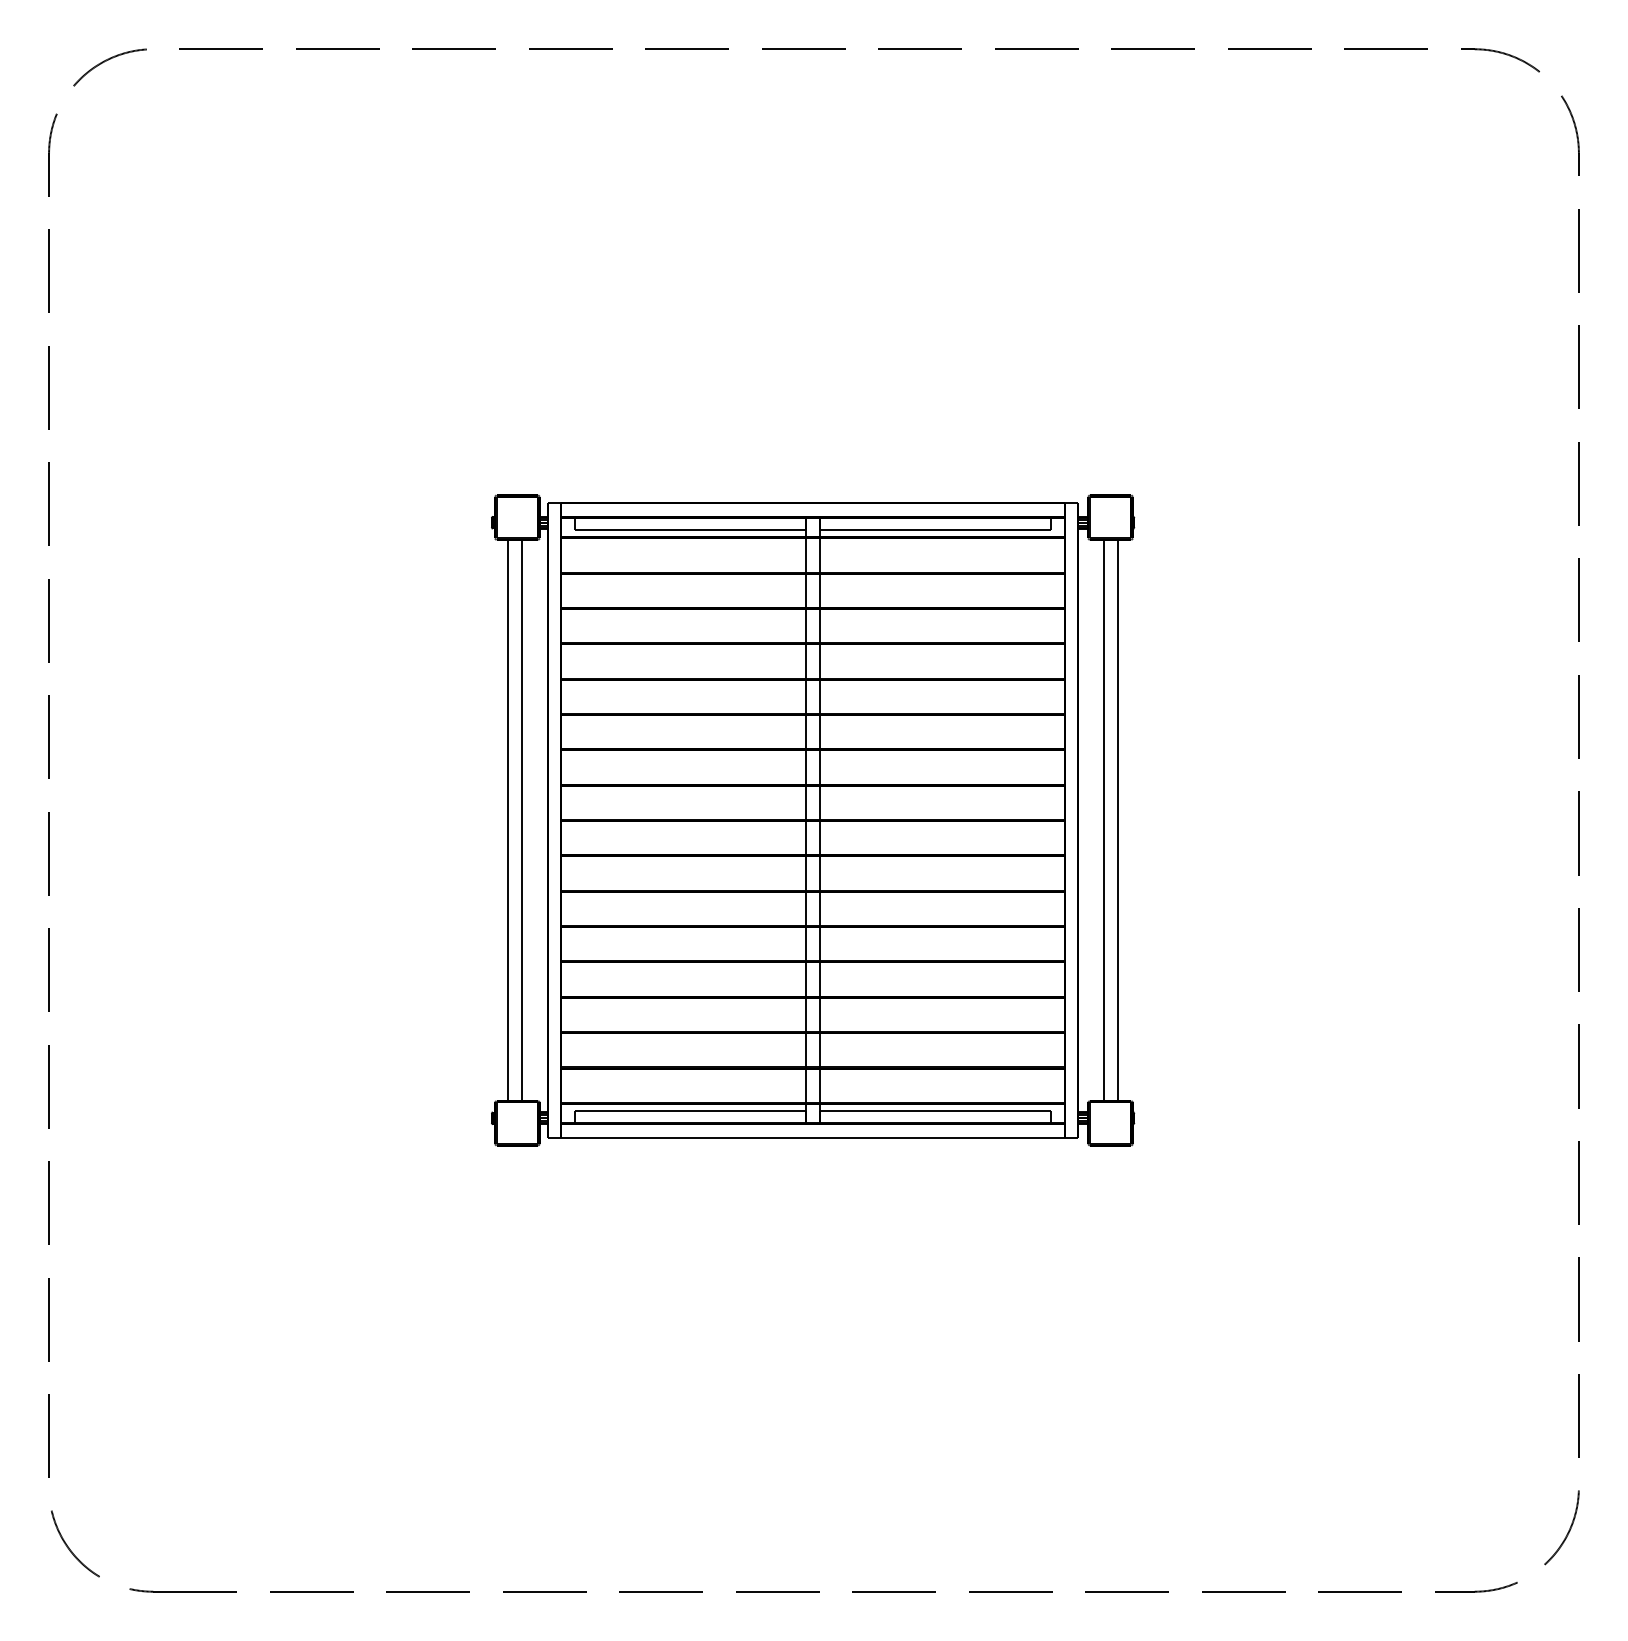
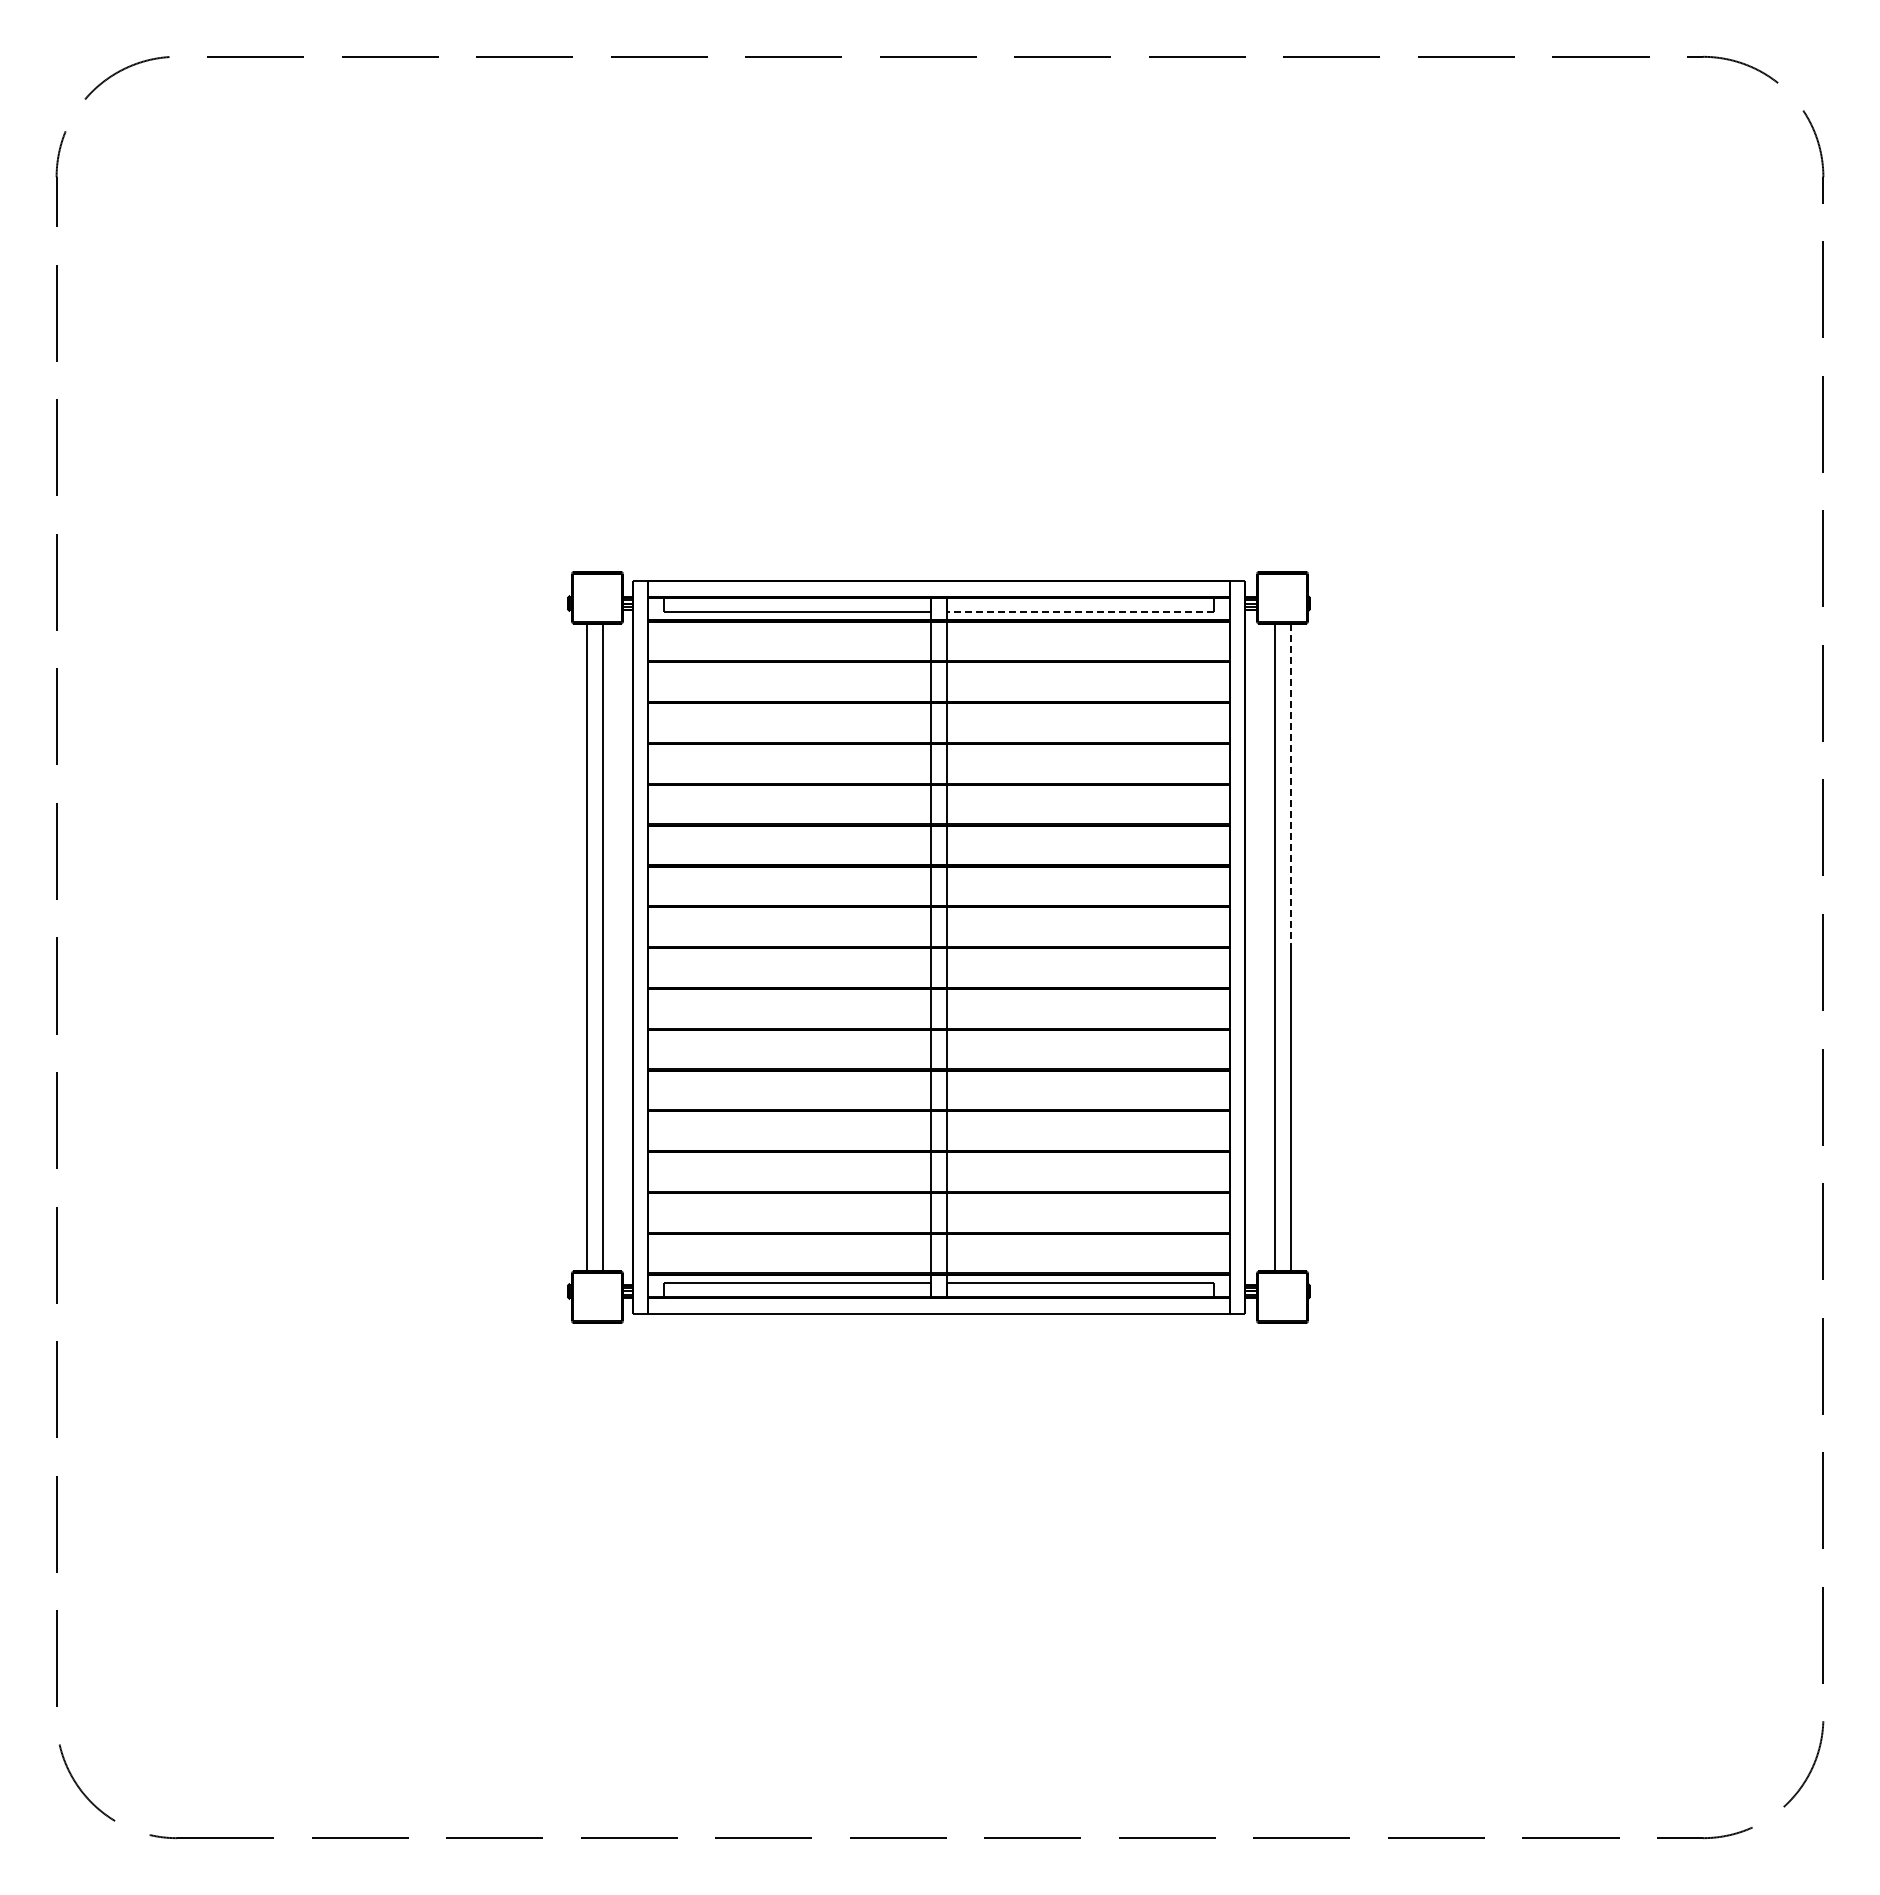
line: (935, 530) -> (1080, 612), solid -> dashed
line: (1117, 681) -> (1290, 786), solid -> dashed

